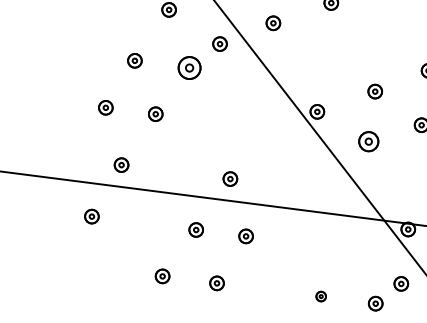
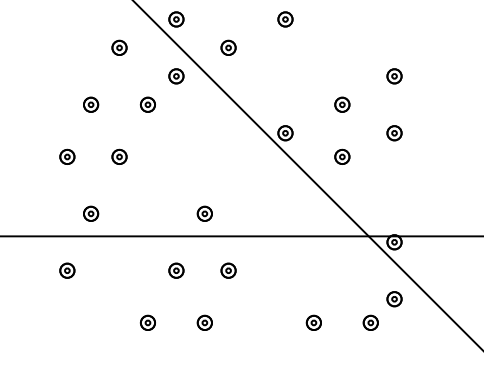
part: (188, 67) -> (147, 104), size x0.62
part: (369, 141) -> (342, 156), size x0.71
part: (320, 296) -> (313, 322), size x1.43

